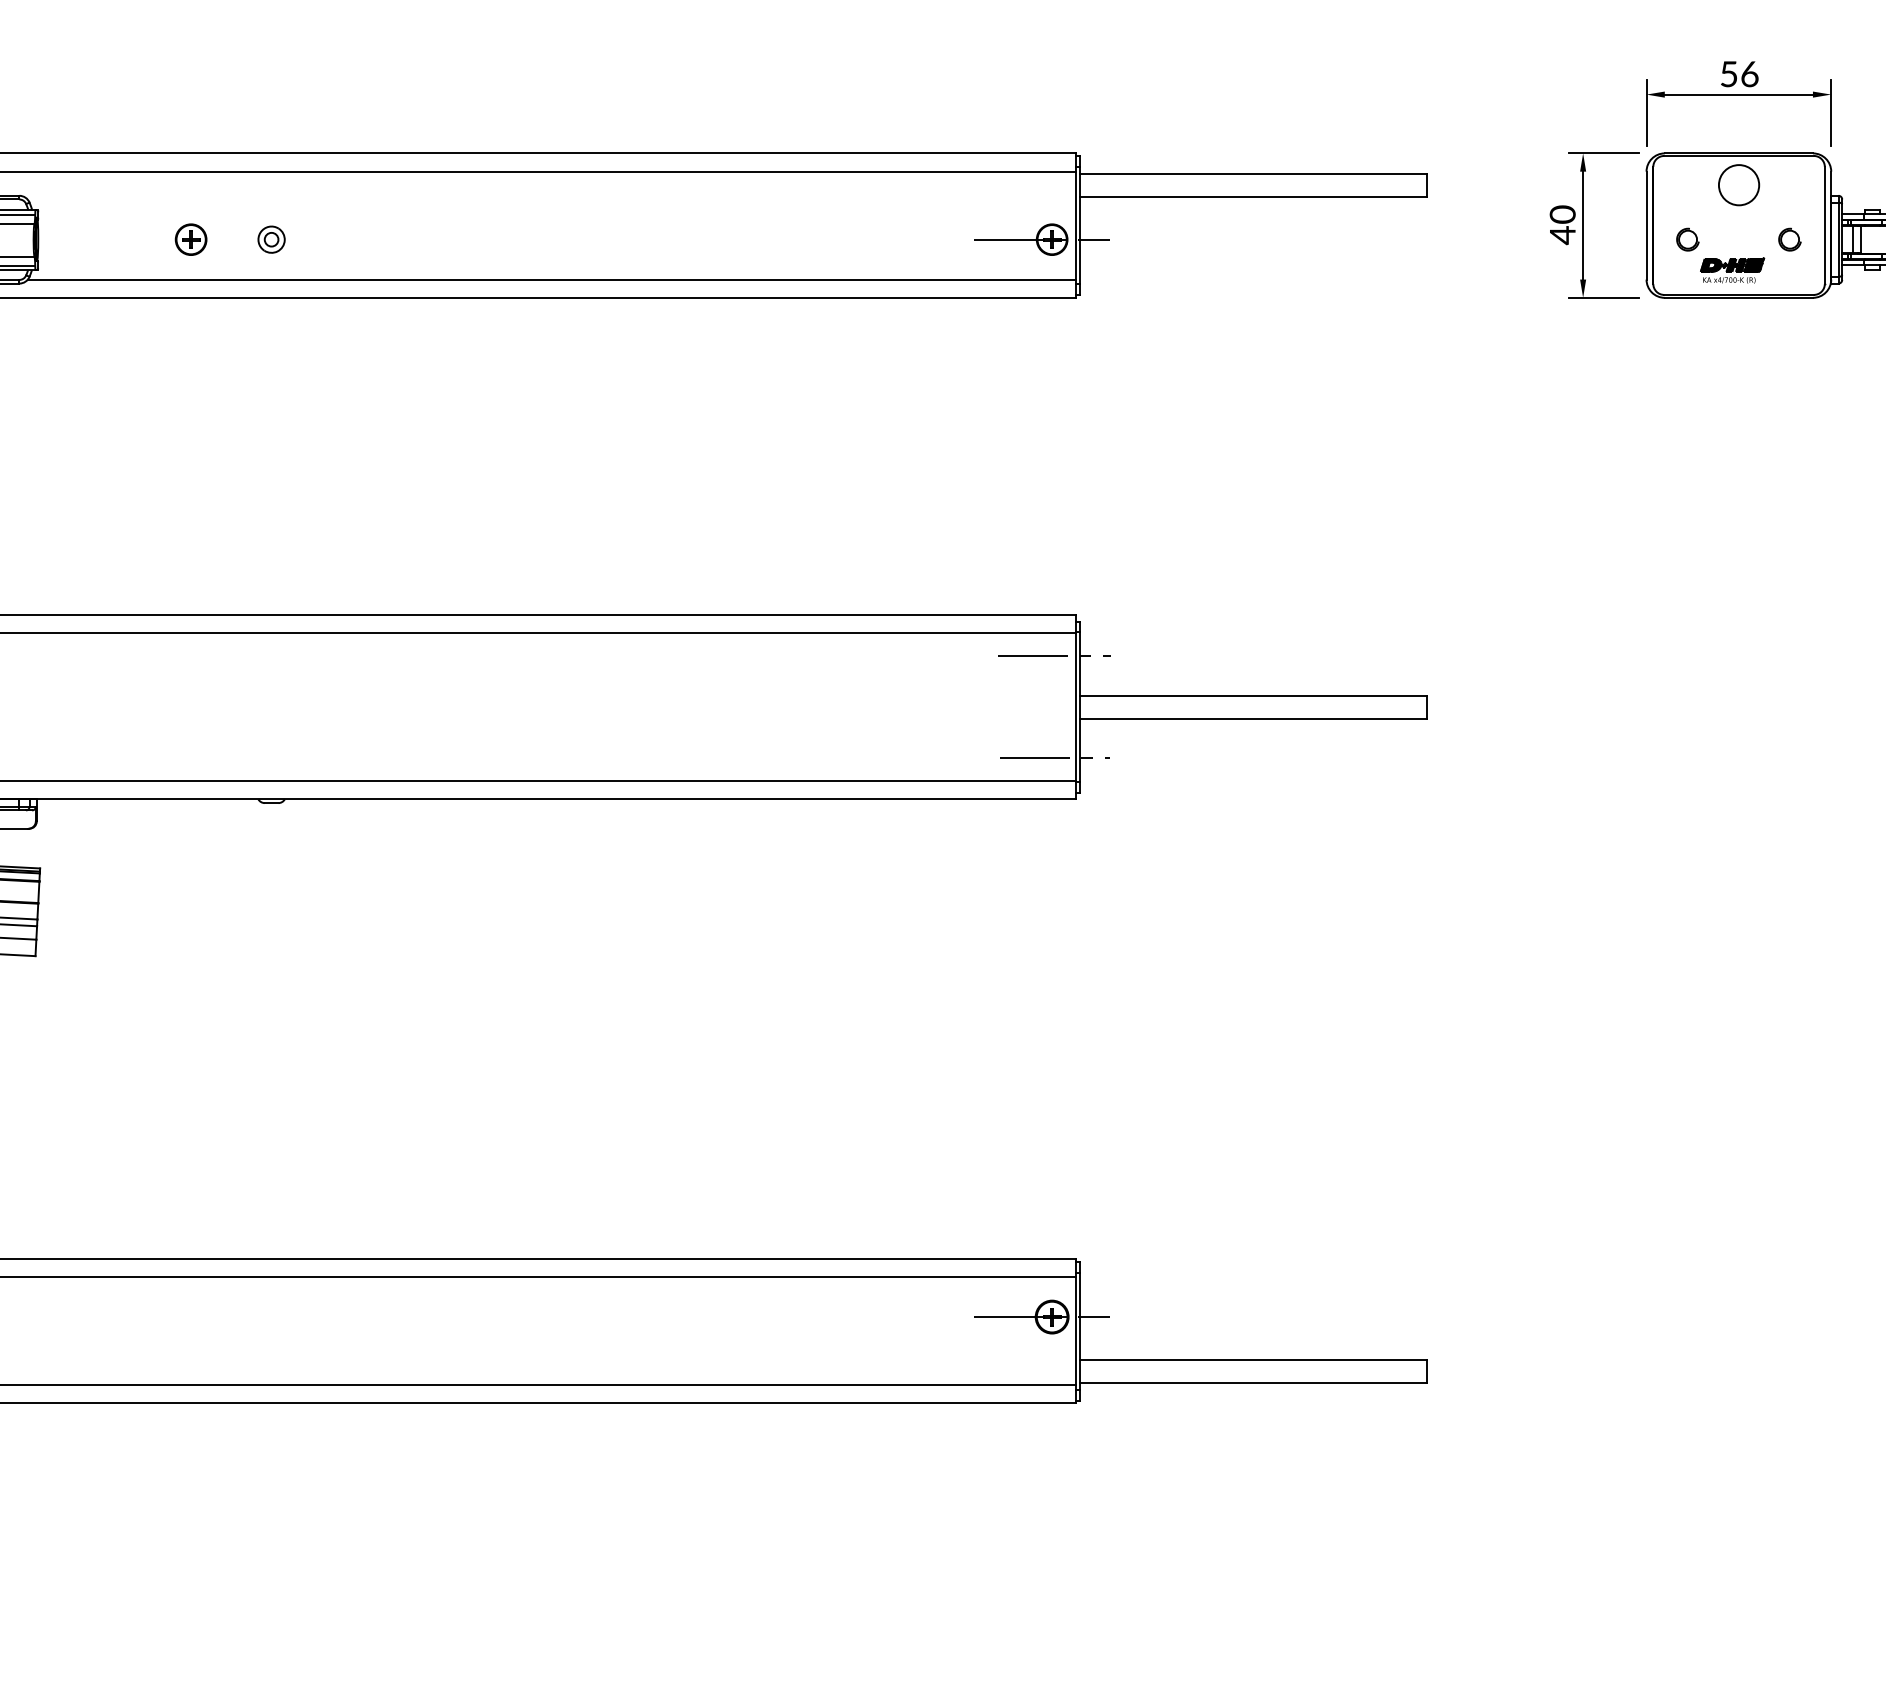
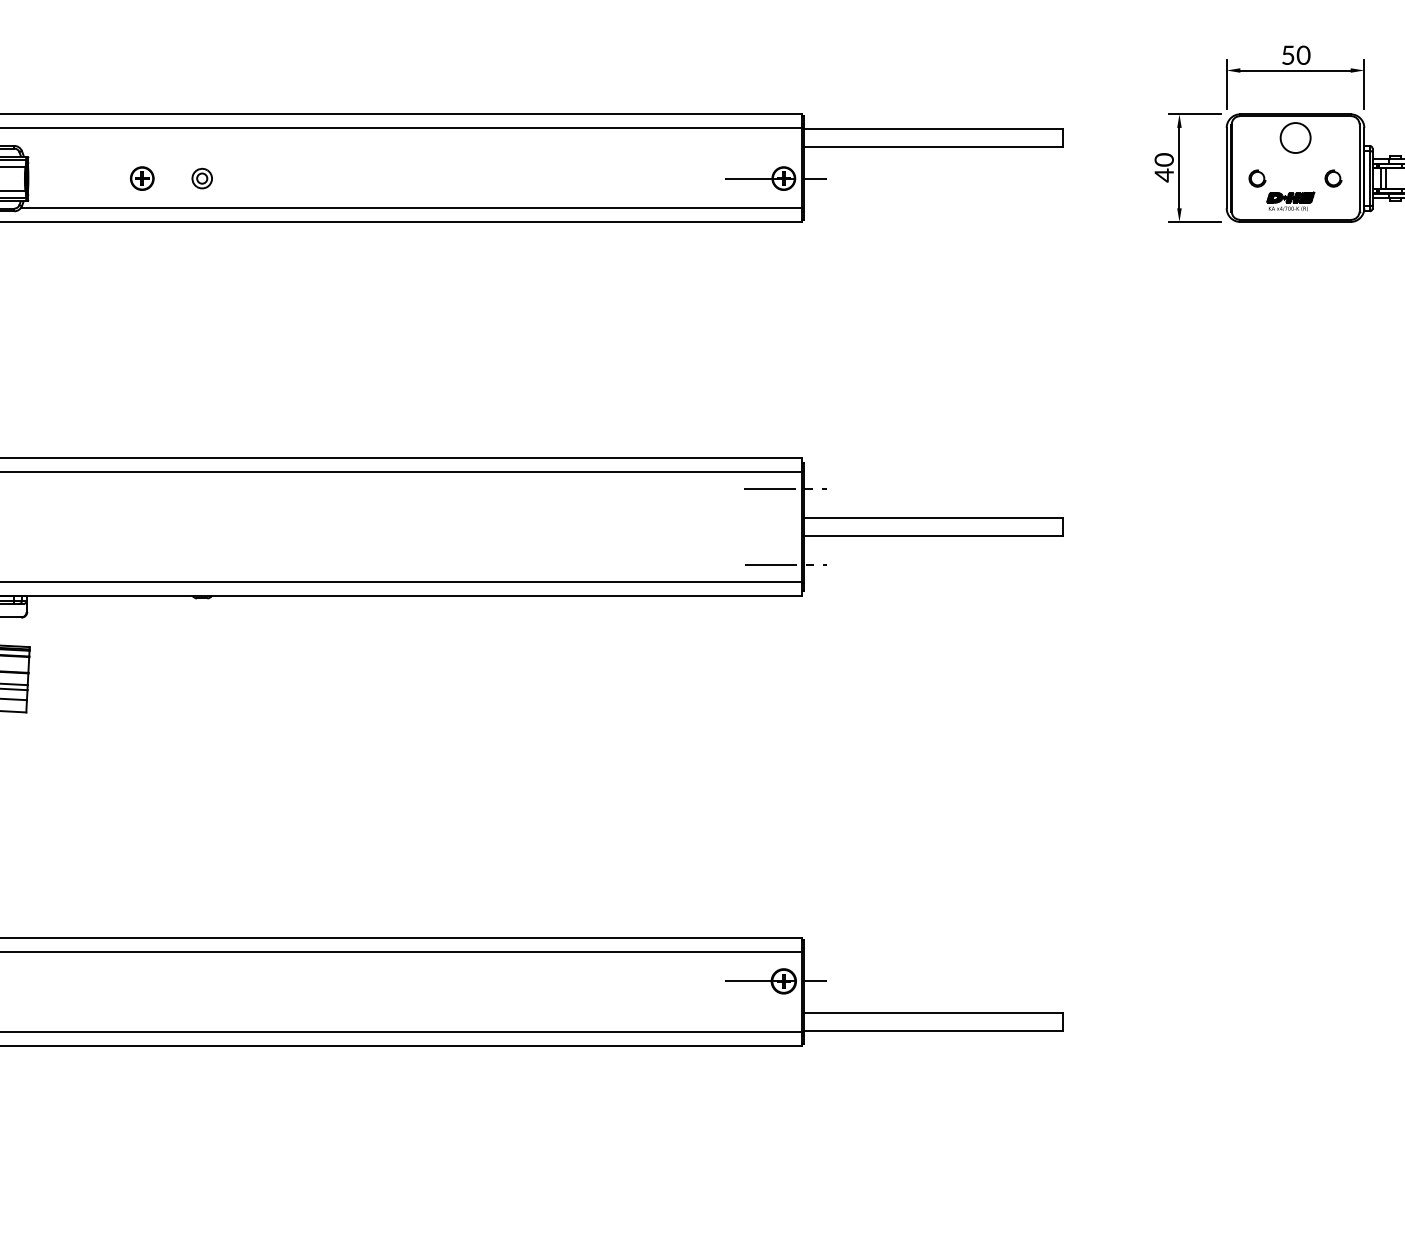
text: (1749, 73) -> (1303, 54), 56 -> 50

